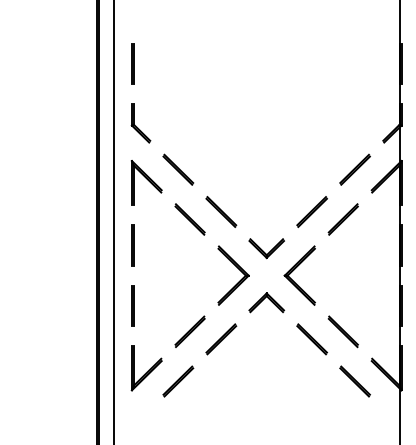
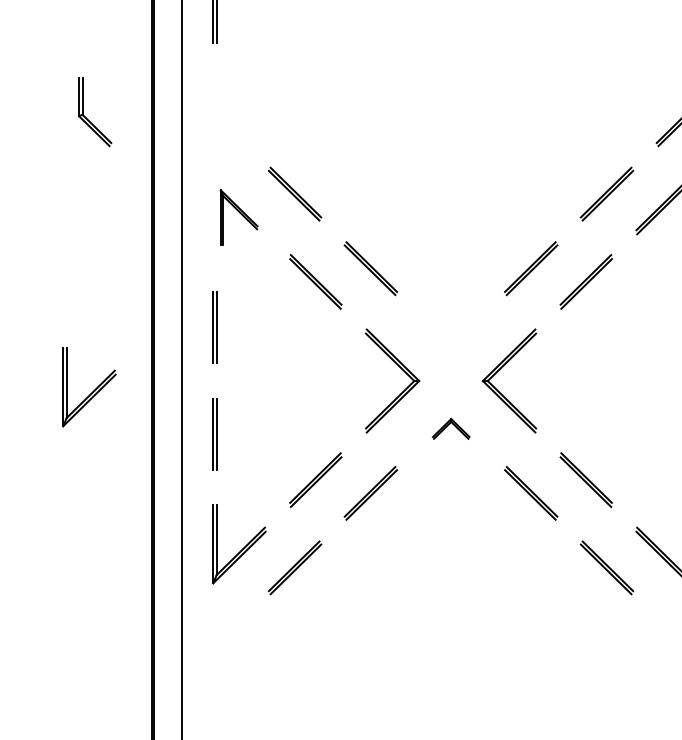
part: (140, 123) -> (94, 112), moved
part: (146, 182) -> (238, 216), size x0.7
part: (266, 248) -> (450, 333), removed
part: (61, 279) -> (88, 387), added
part: (266, 302) -> (450, 428), size x0.6

